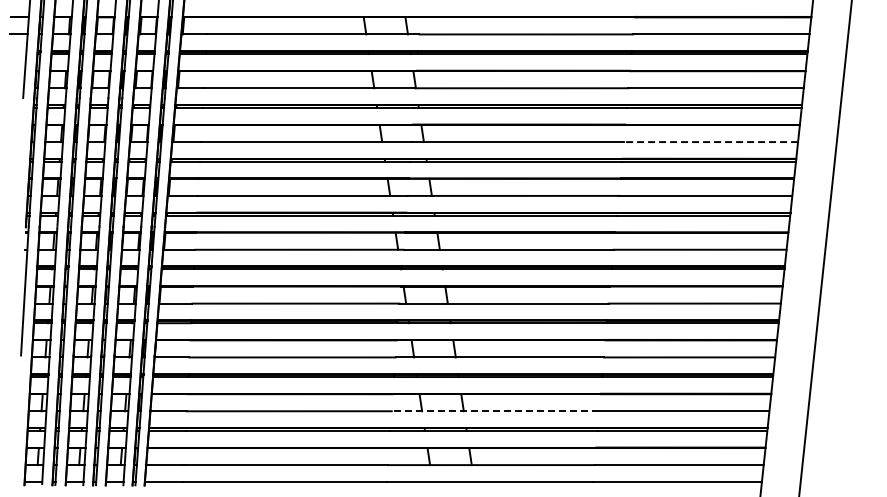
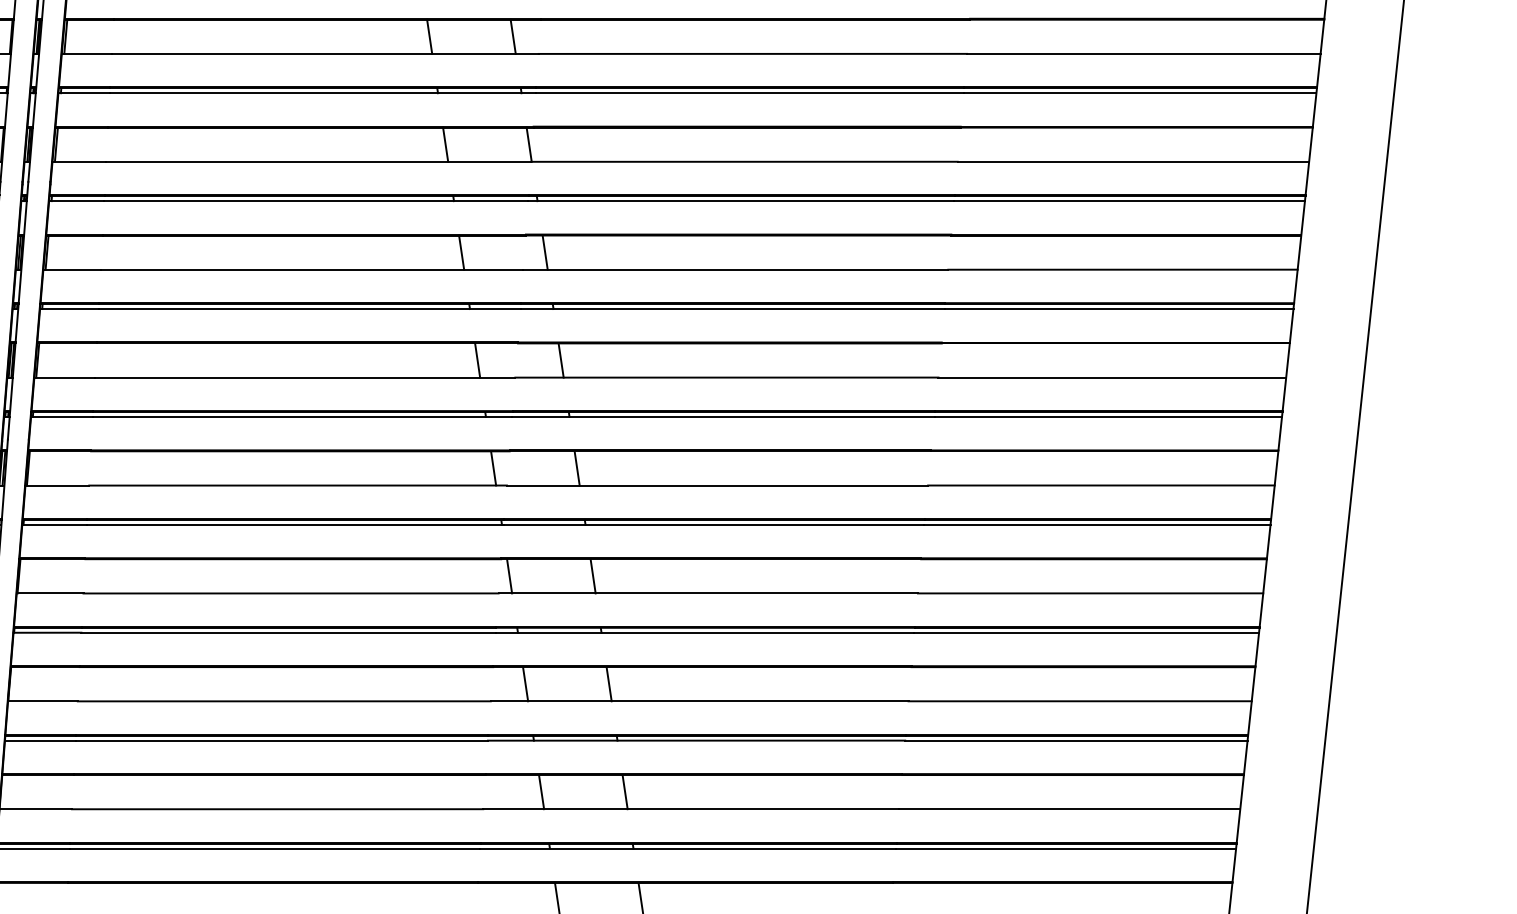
line: (710, 142) -> (1122, 270), dashed -> solid
line: (495, 411) -> (691, 809), dashed -> solid

